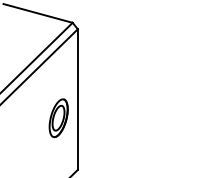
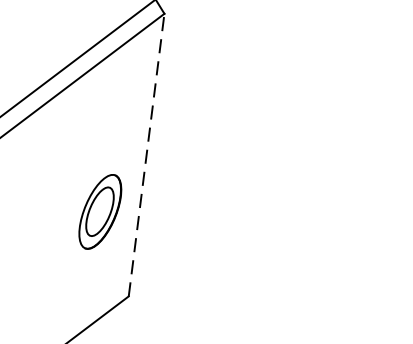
line: (77, 99) -> (145, 154), solid -> dashed
part: (58, 118) -> (99, 212), moved

